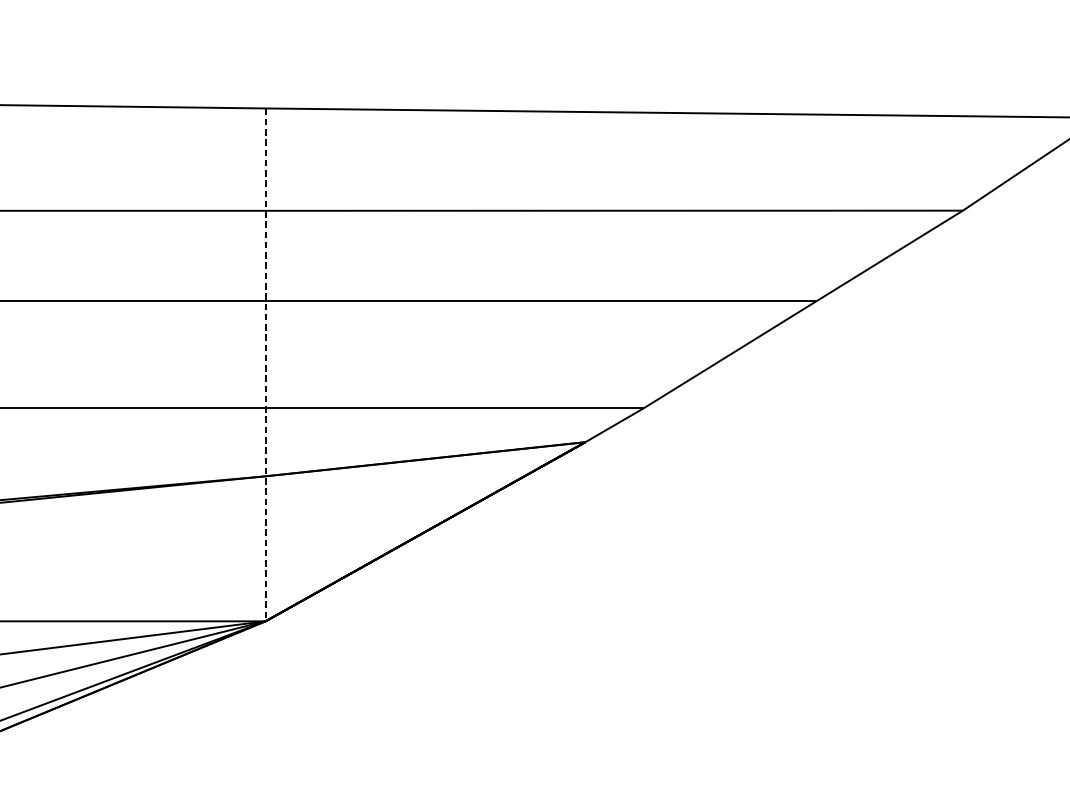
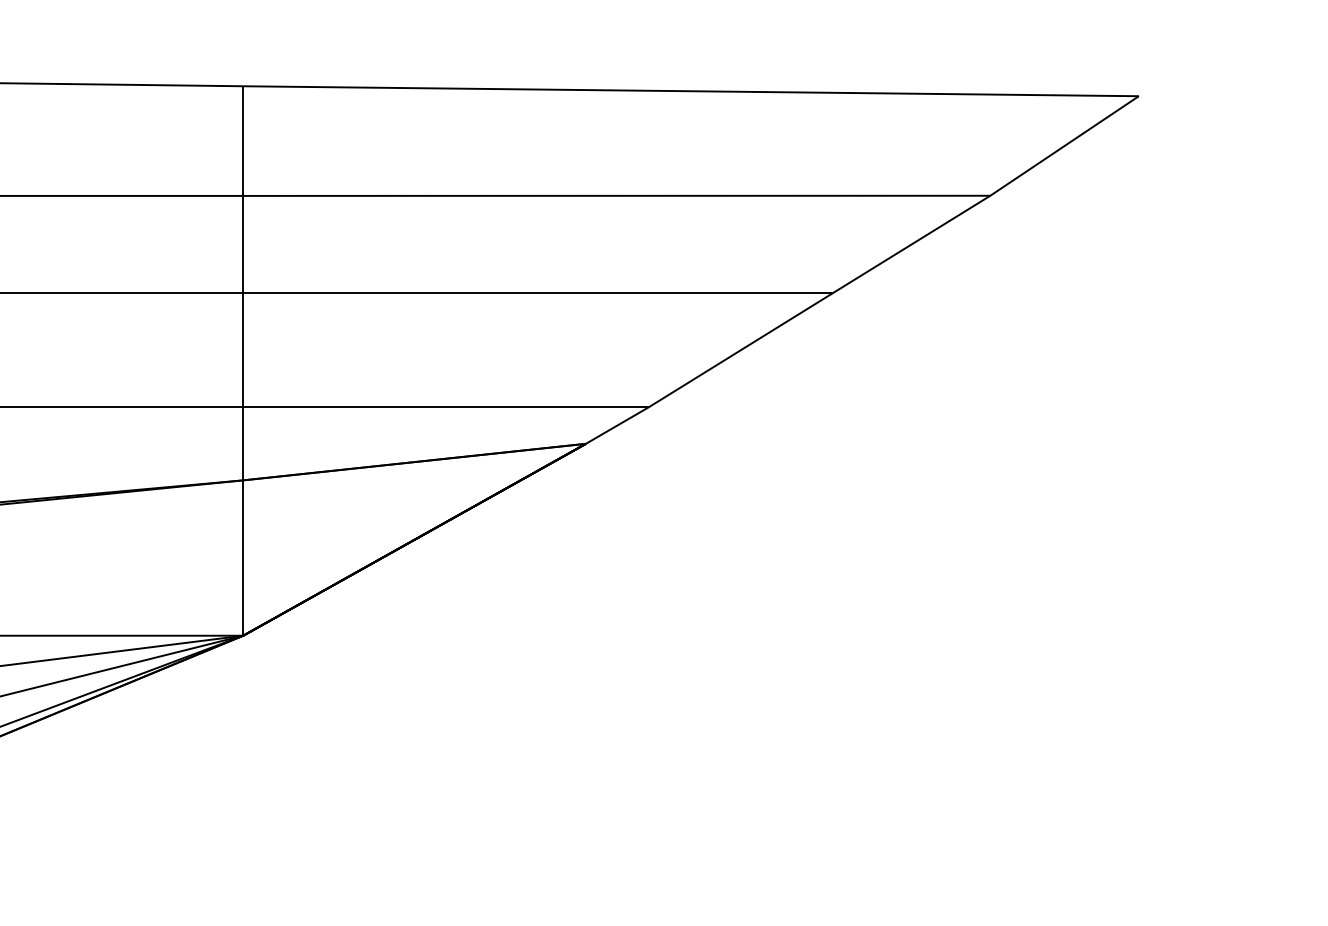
line: (265, 365) -> (243, 361), dashed -> solid

